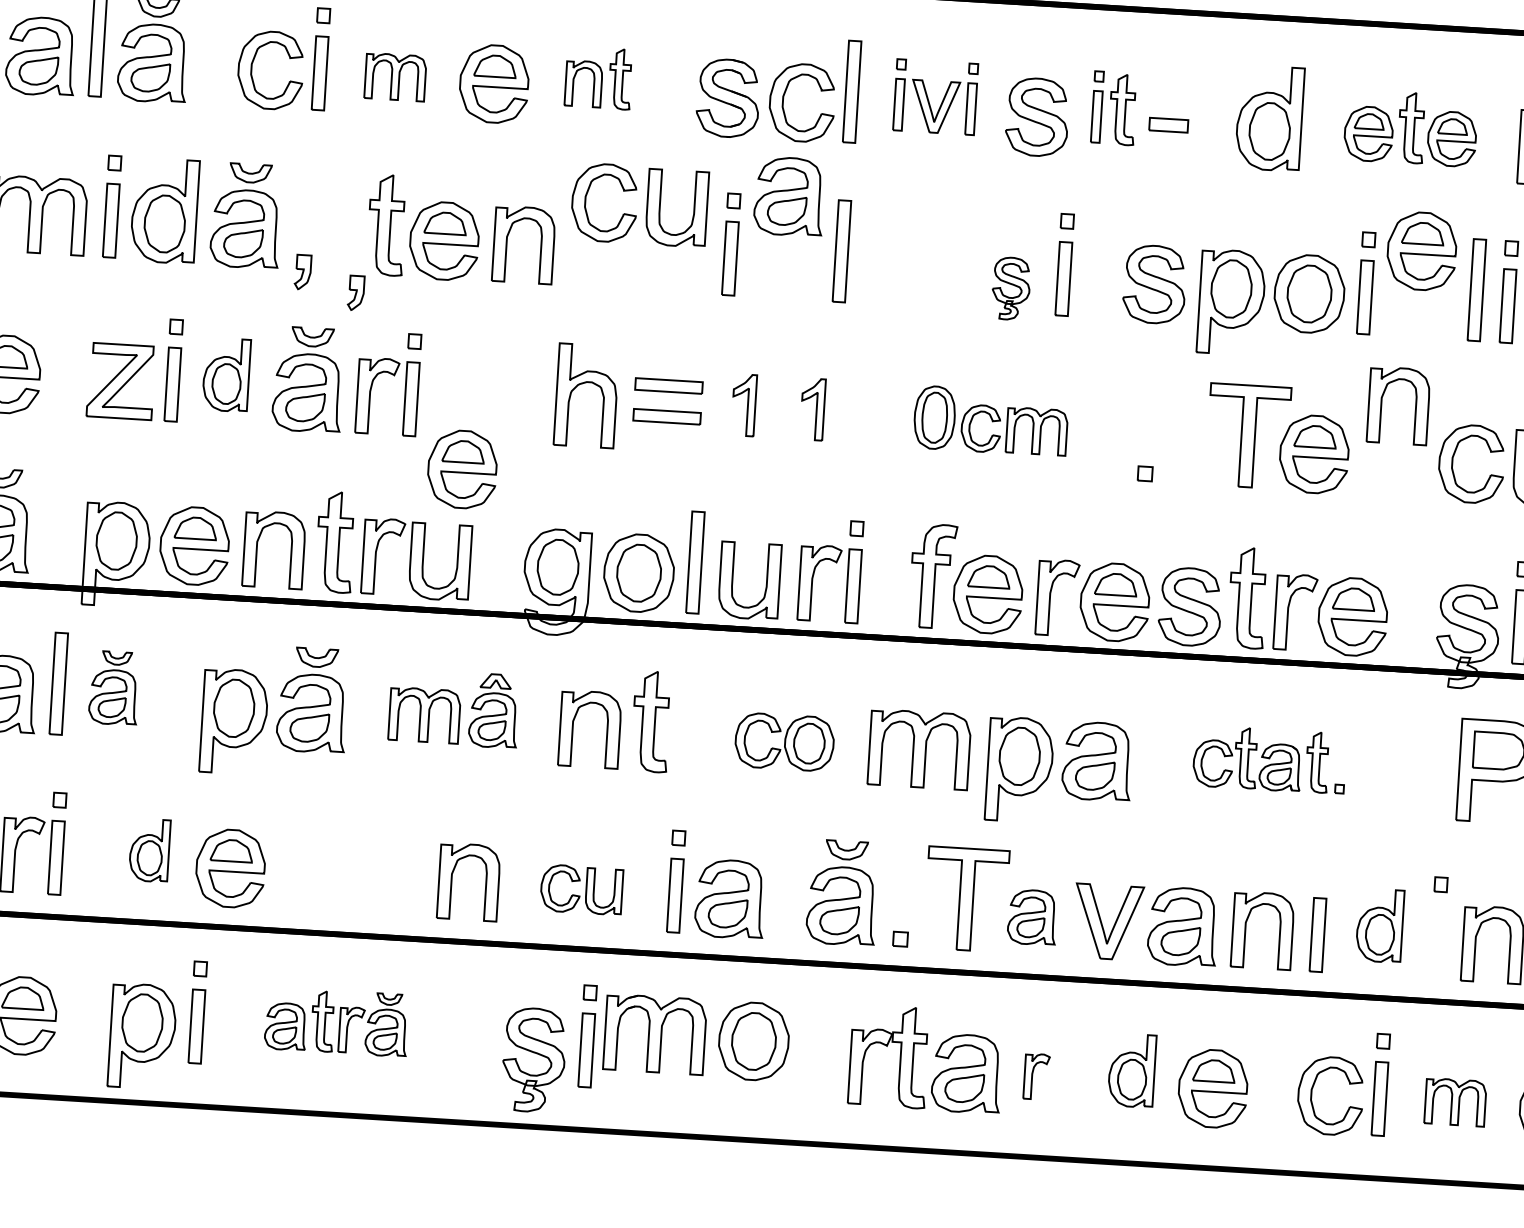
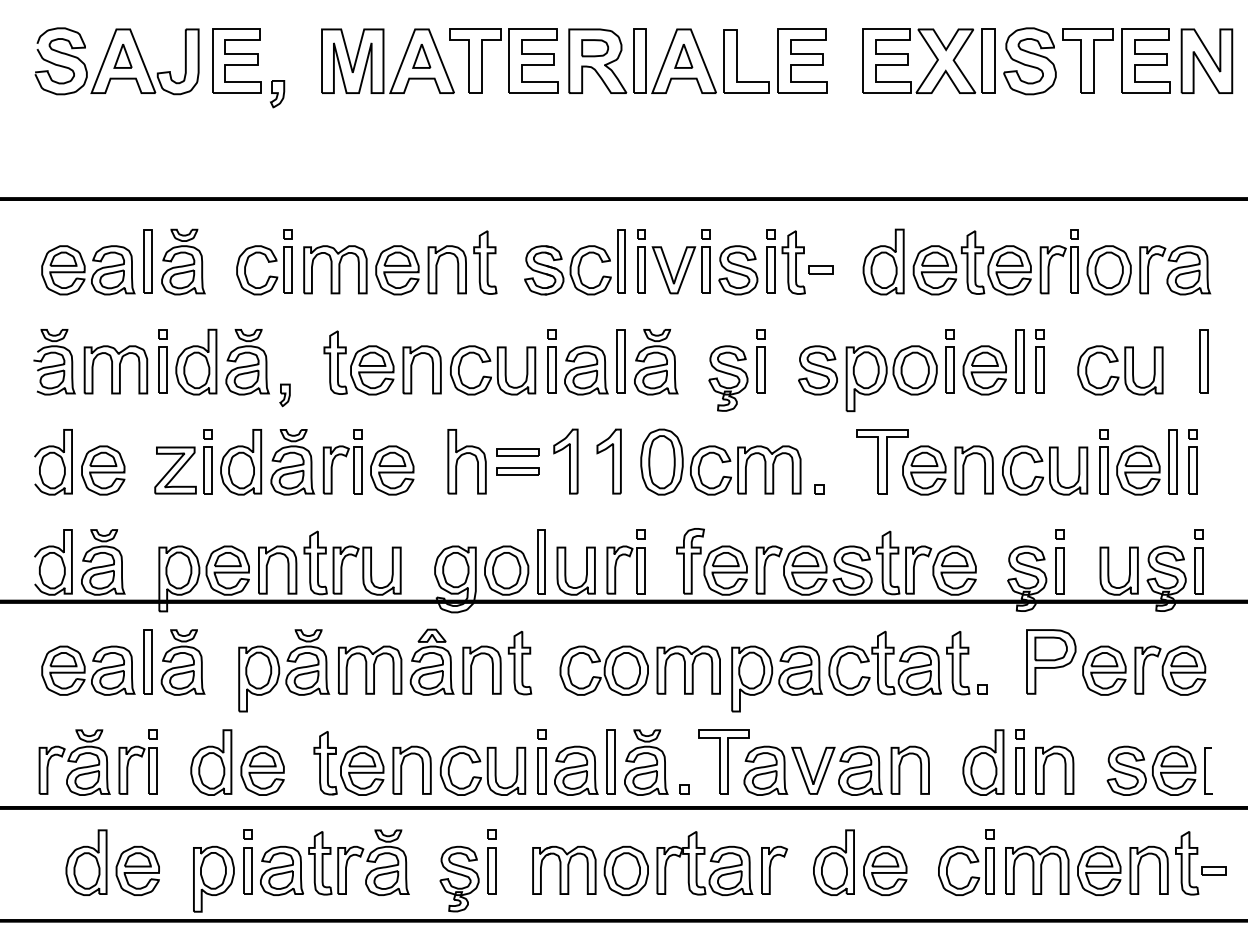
part: (395, 76) -> (335, 269), size x1.67
part: (598, 77) -> (462, 262), size x1.67
part: (935, 96) -> (673, 261), size x1.43
part: (1113, 107) -> (785, 261), size x1.43
part: (1409, 127) -> (971, 262), size x1.43
part: (789, 196) -> (586, 370), moved
part: (640, 205) -> (493, 370), moved
part: (1421, 251) -> (984, 370), moved
part: (898, 256) -> (656, 362), added
part: (1011, 288) -> (728, 378), size x1.67
part: (355, 293) -> (318, 406), removed
part: (227, 375) -> (241, 462), size x1.43
part: (1383, 404) -> (964, 469), moved
part: (743, 405) -> (565, 461), size x1.67
part: (811, 409) -> (608, 461), size x1.67
part: (990, 420) -> (720, 461), size x1.67
part: (462, 469) -> (392, 470), moved
part: (113, 688) -> (182, 662), size x1.43
part: (454, 707) -> (396, 661), size x1.43
part: (783, 741) -> (603, 670), size x1.43
part: (1268, 758) -> (907, 662), size x1.67
part: (149, 850) -> (211, 762), size x1.67
part: (368, 865) -> (348, 763), added
part: (785, 887) -> (610, 761), added
part: (581, 889) -> (482, 770), size x1.67
part: (1032, 916) -> (765, 770), size x1.43
part: (1380, 925) -> (983, 762), size x1.43
part: (1317, 934) -> (1019, 770), moved
part: (336, 1021) -> (334, 862), size x1.67
part: (696, 1037) -> (590, 870), moved
part: (1131, 1070) -> (833, 862), size x1.43
part: (1036, 1075) -> (774, 869), size x1.67
part: (1455, 1101) -> (1037, 869), size x1.67

